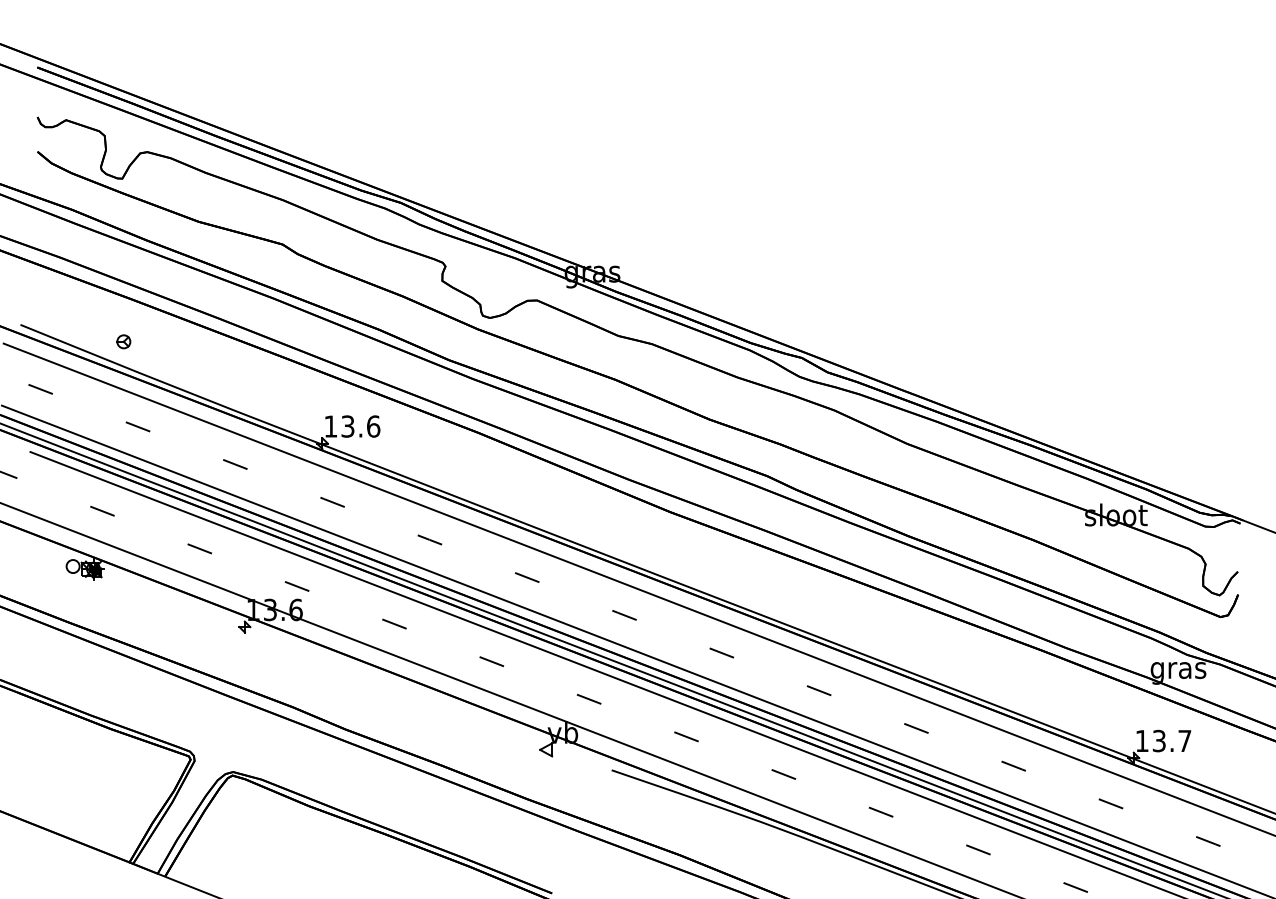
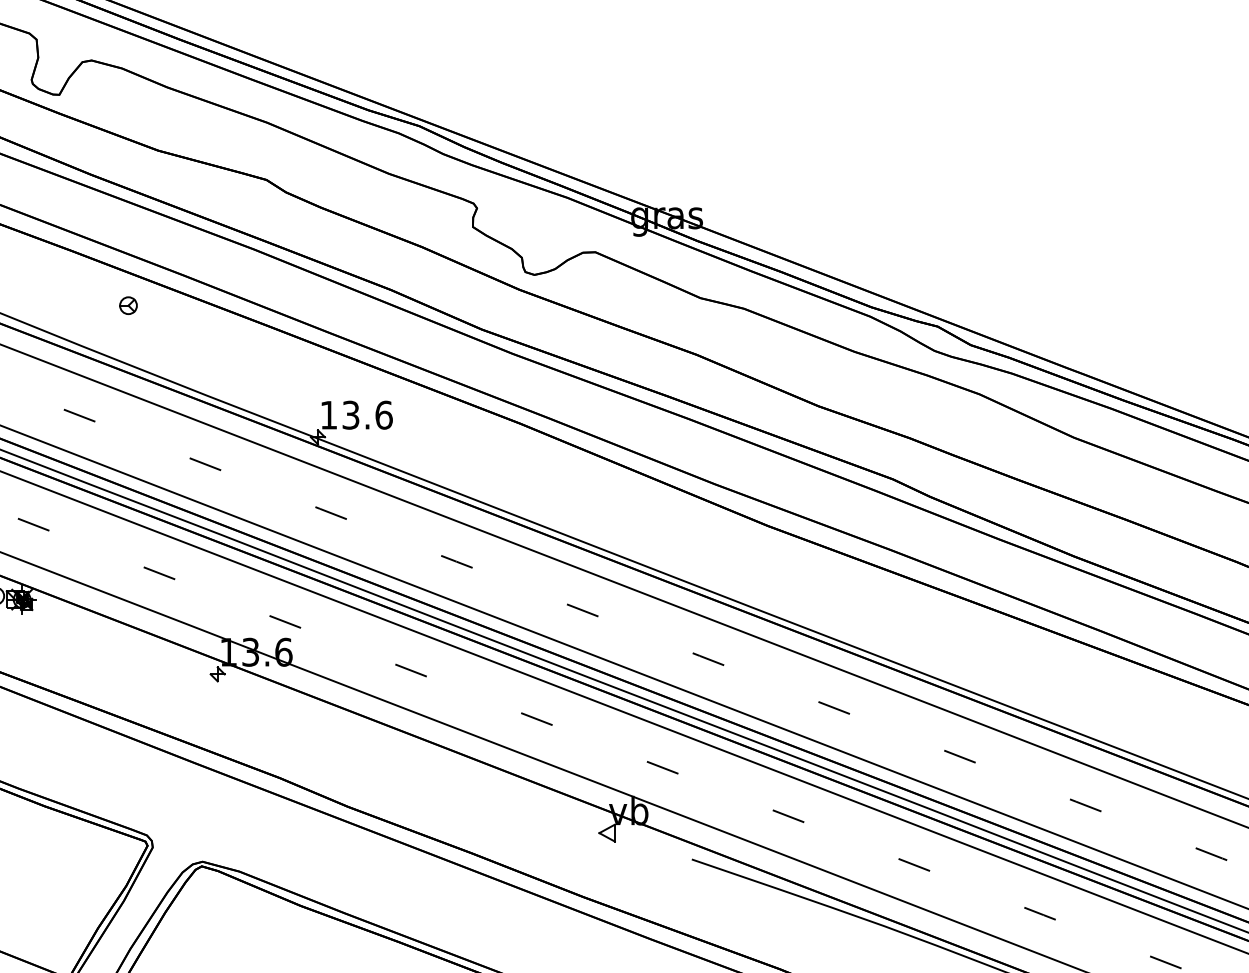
part: (123, 341) -> (128, 305), moved

